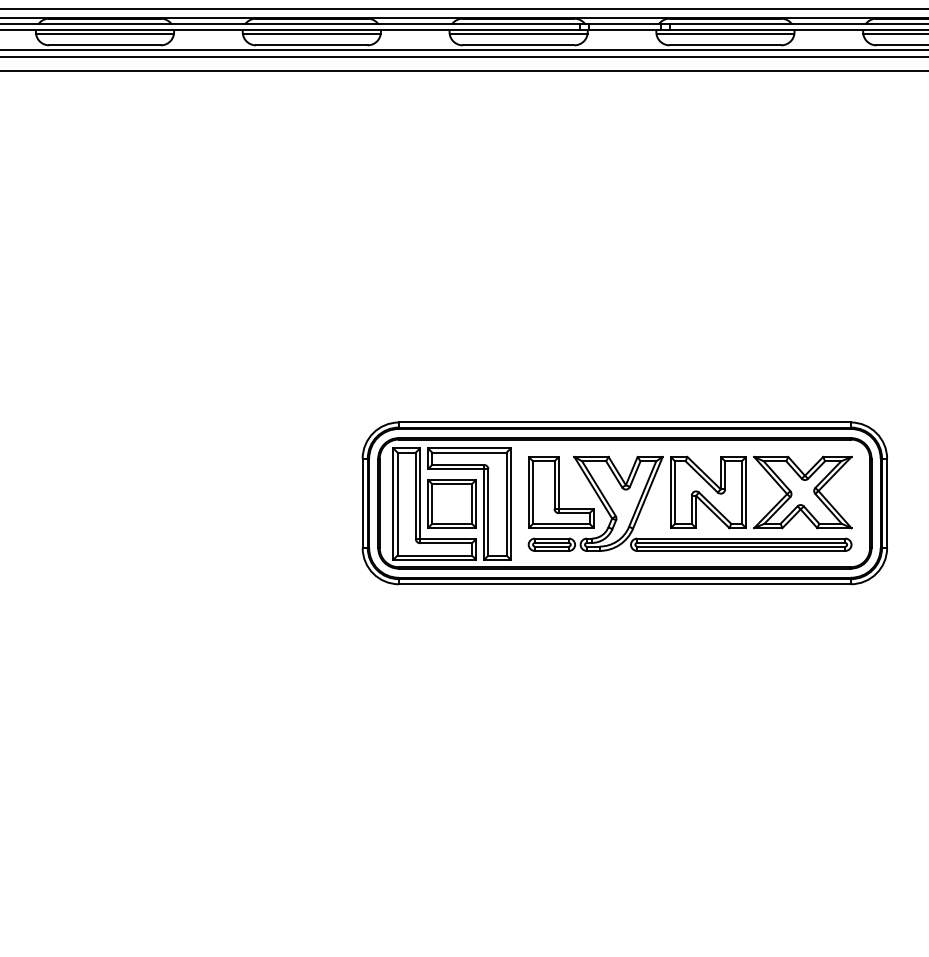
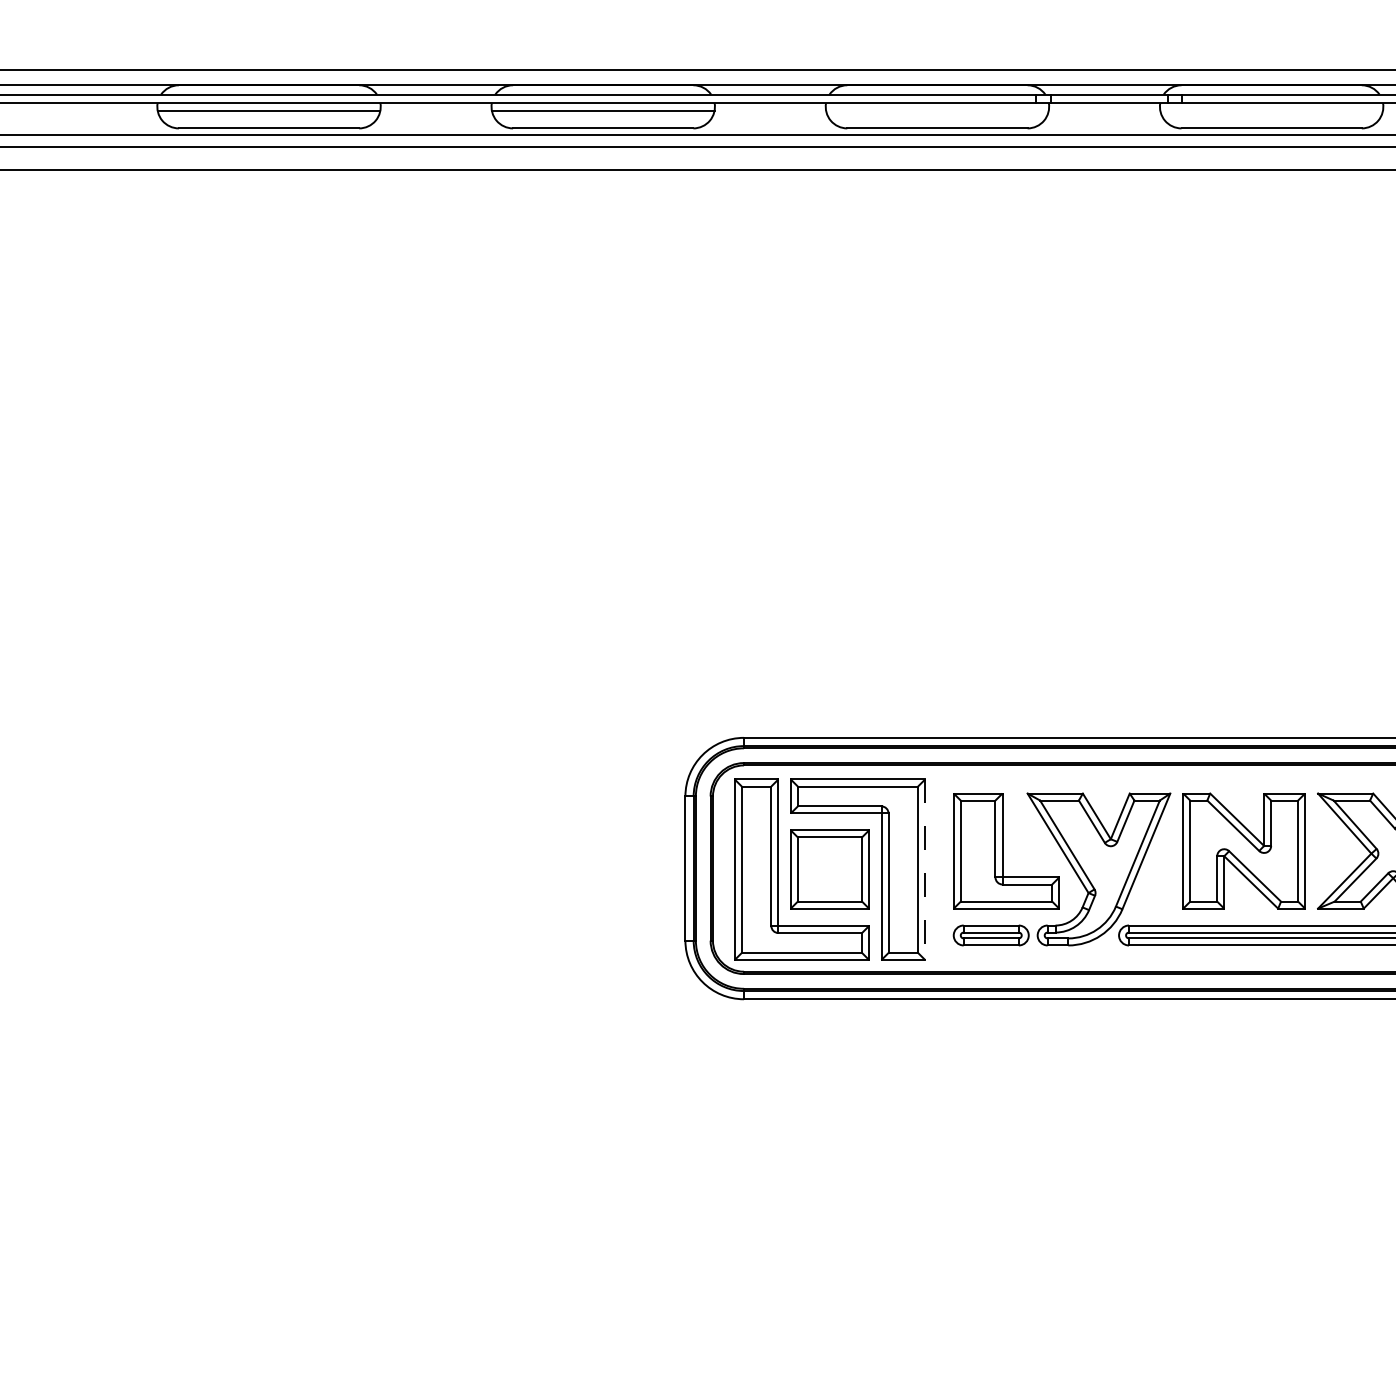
line: (518, 34) -> (937, 110), removed
line: (725, 34) -> (1271, 110), removed
line: (511, 504) -> (925, 870), solid -> dashed

